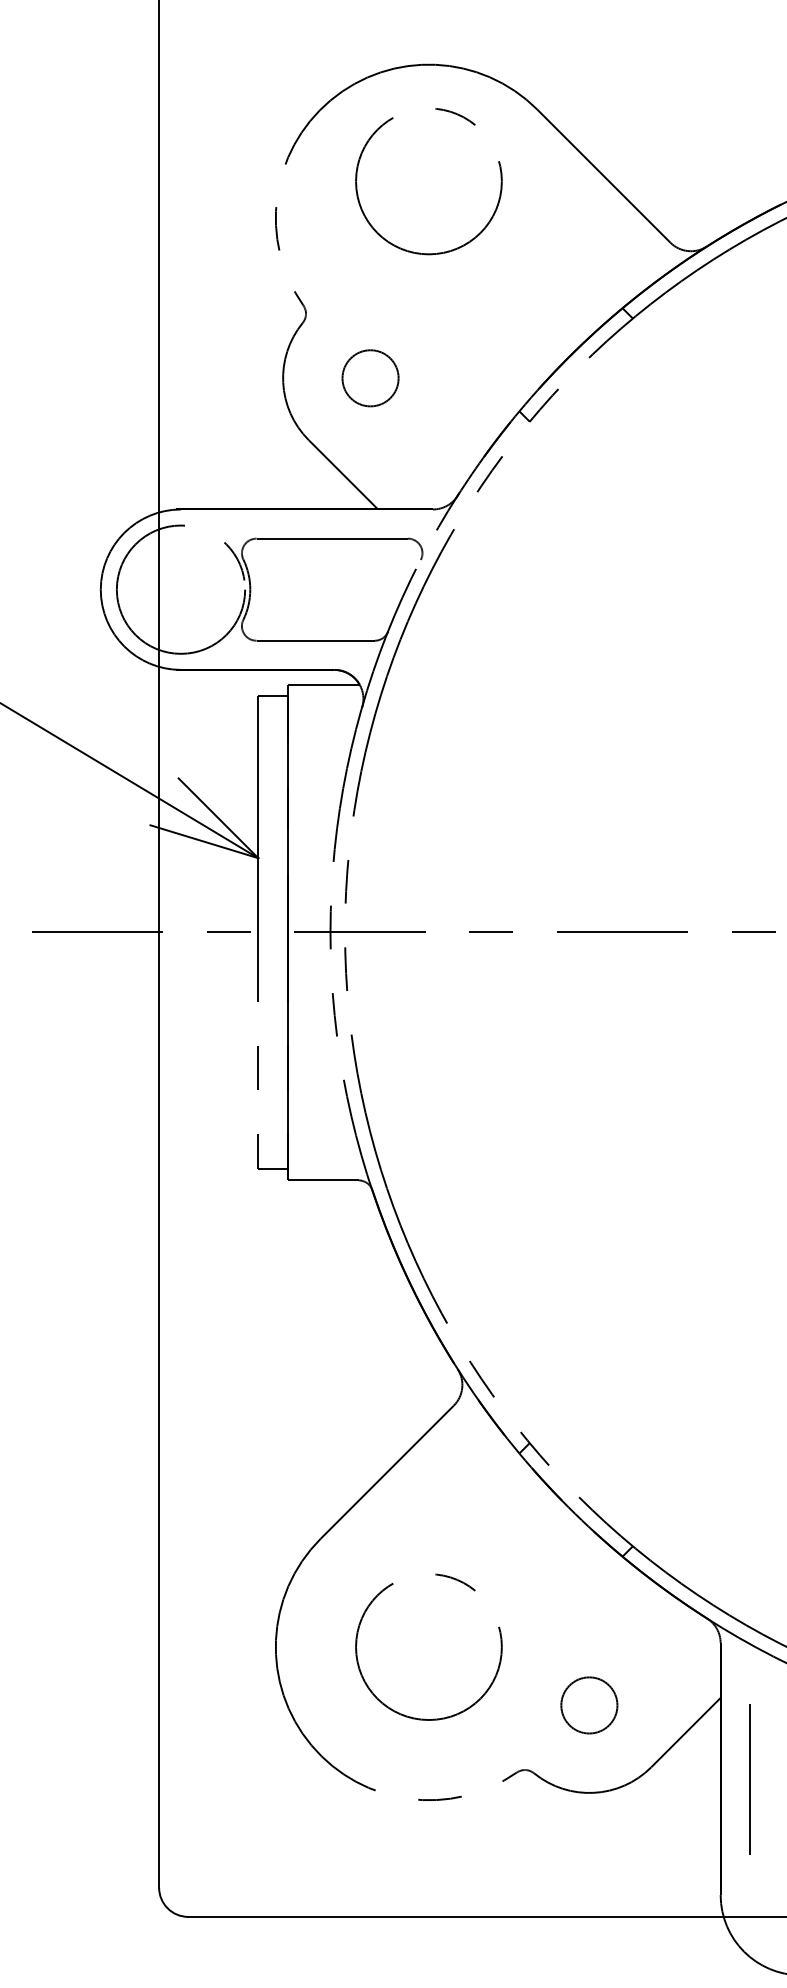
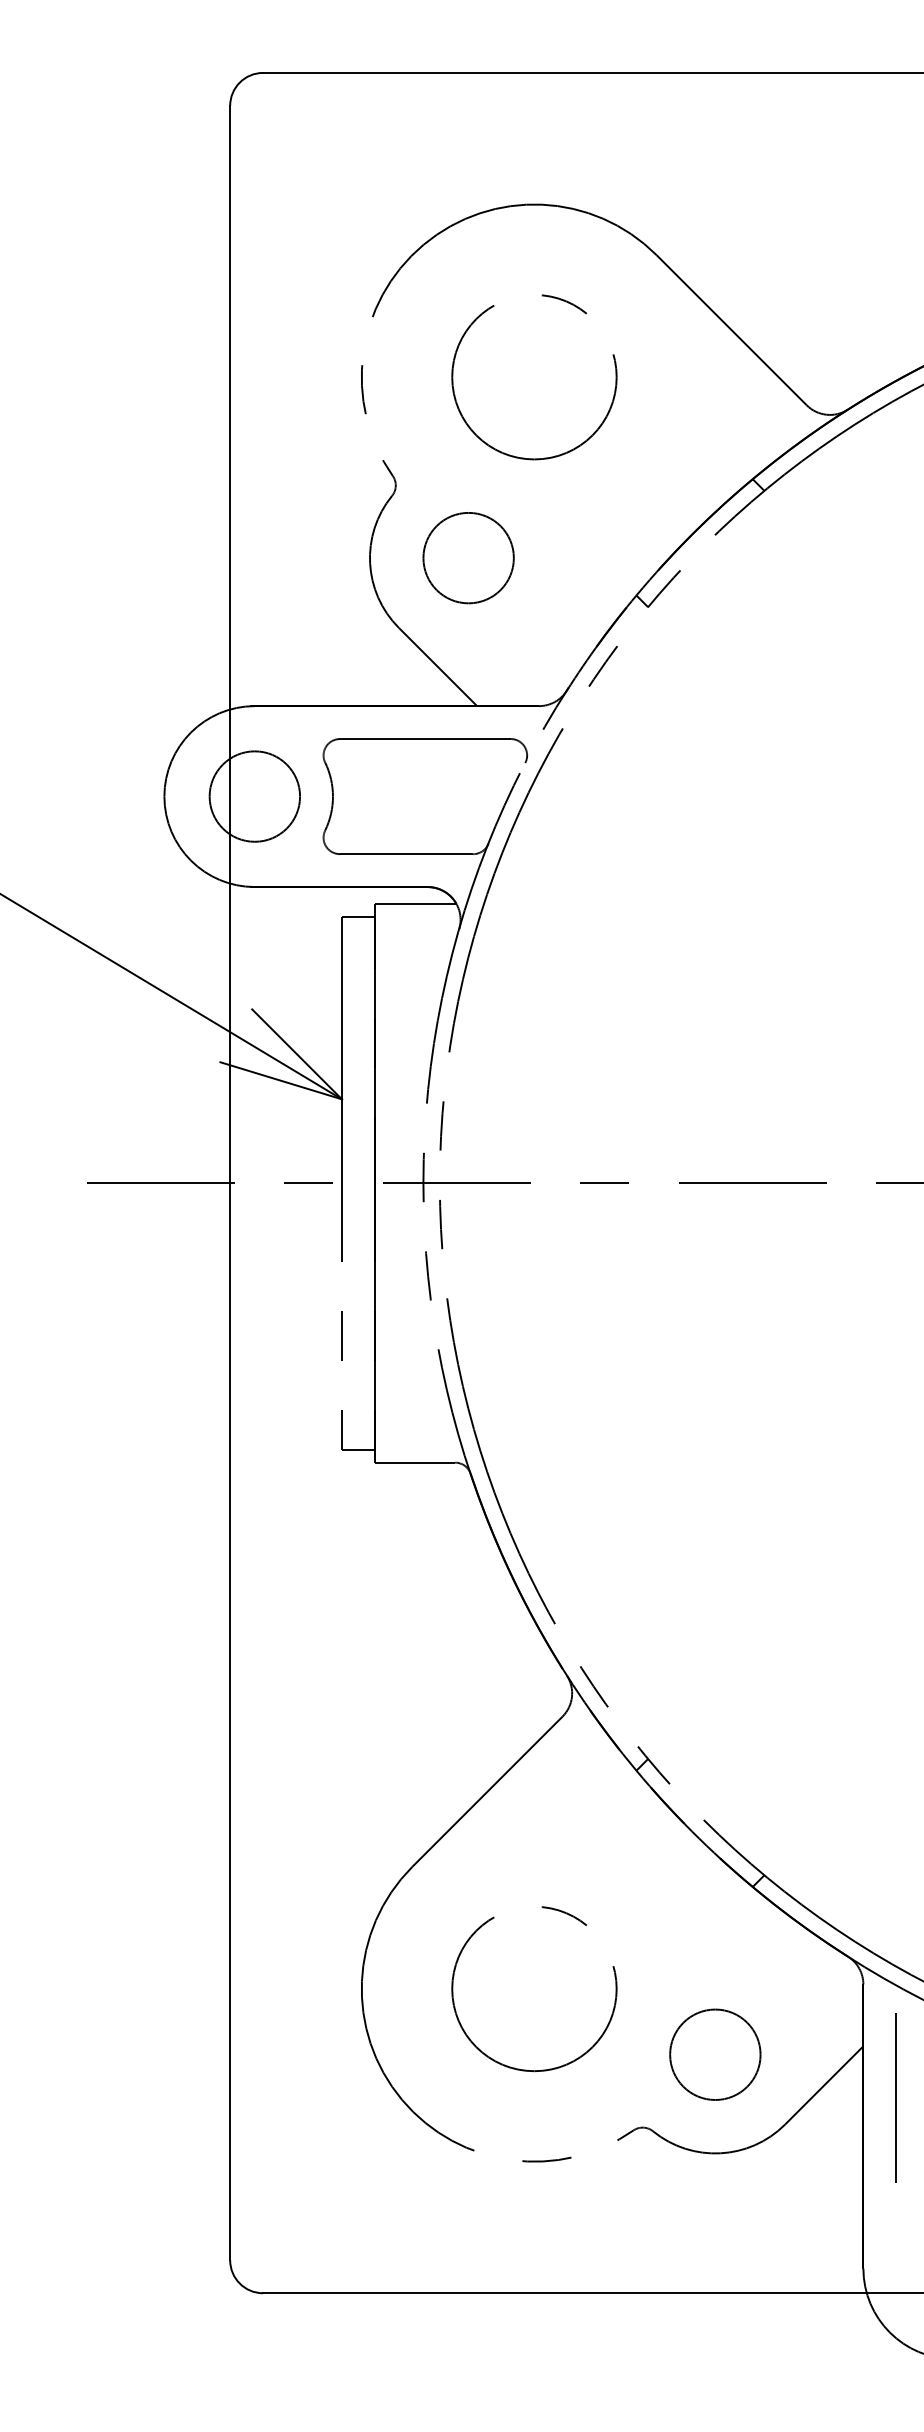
circle: (428, 181) -> (534, 377), moved
circle: (370, 378) -> (468, 558), size x1.43
circle: (180, 589) -> (254, 796), size x0.62
circle: (589, 1705) -> (715, 2054), size x1.43
line: (749, 1778) -> (895, 2097), moved

